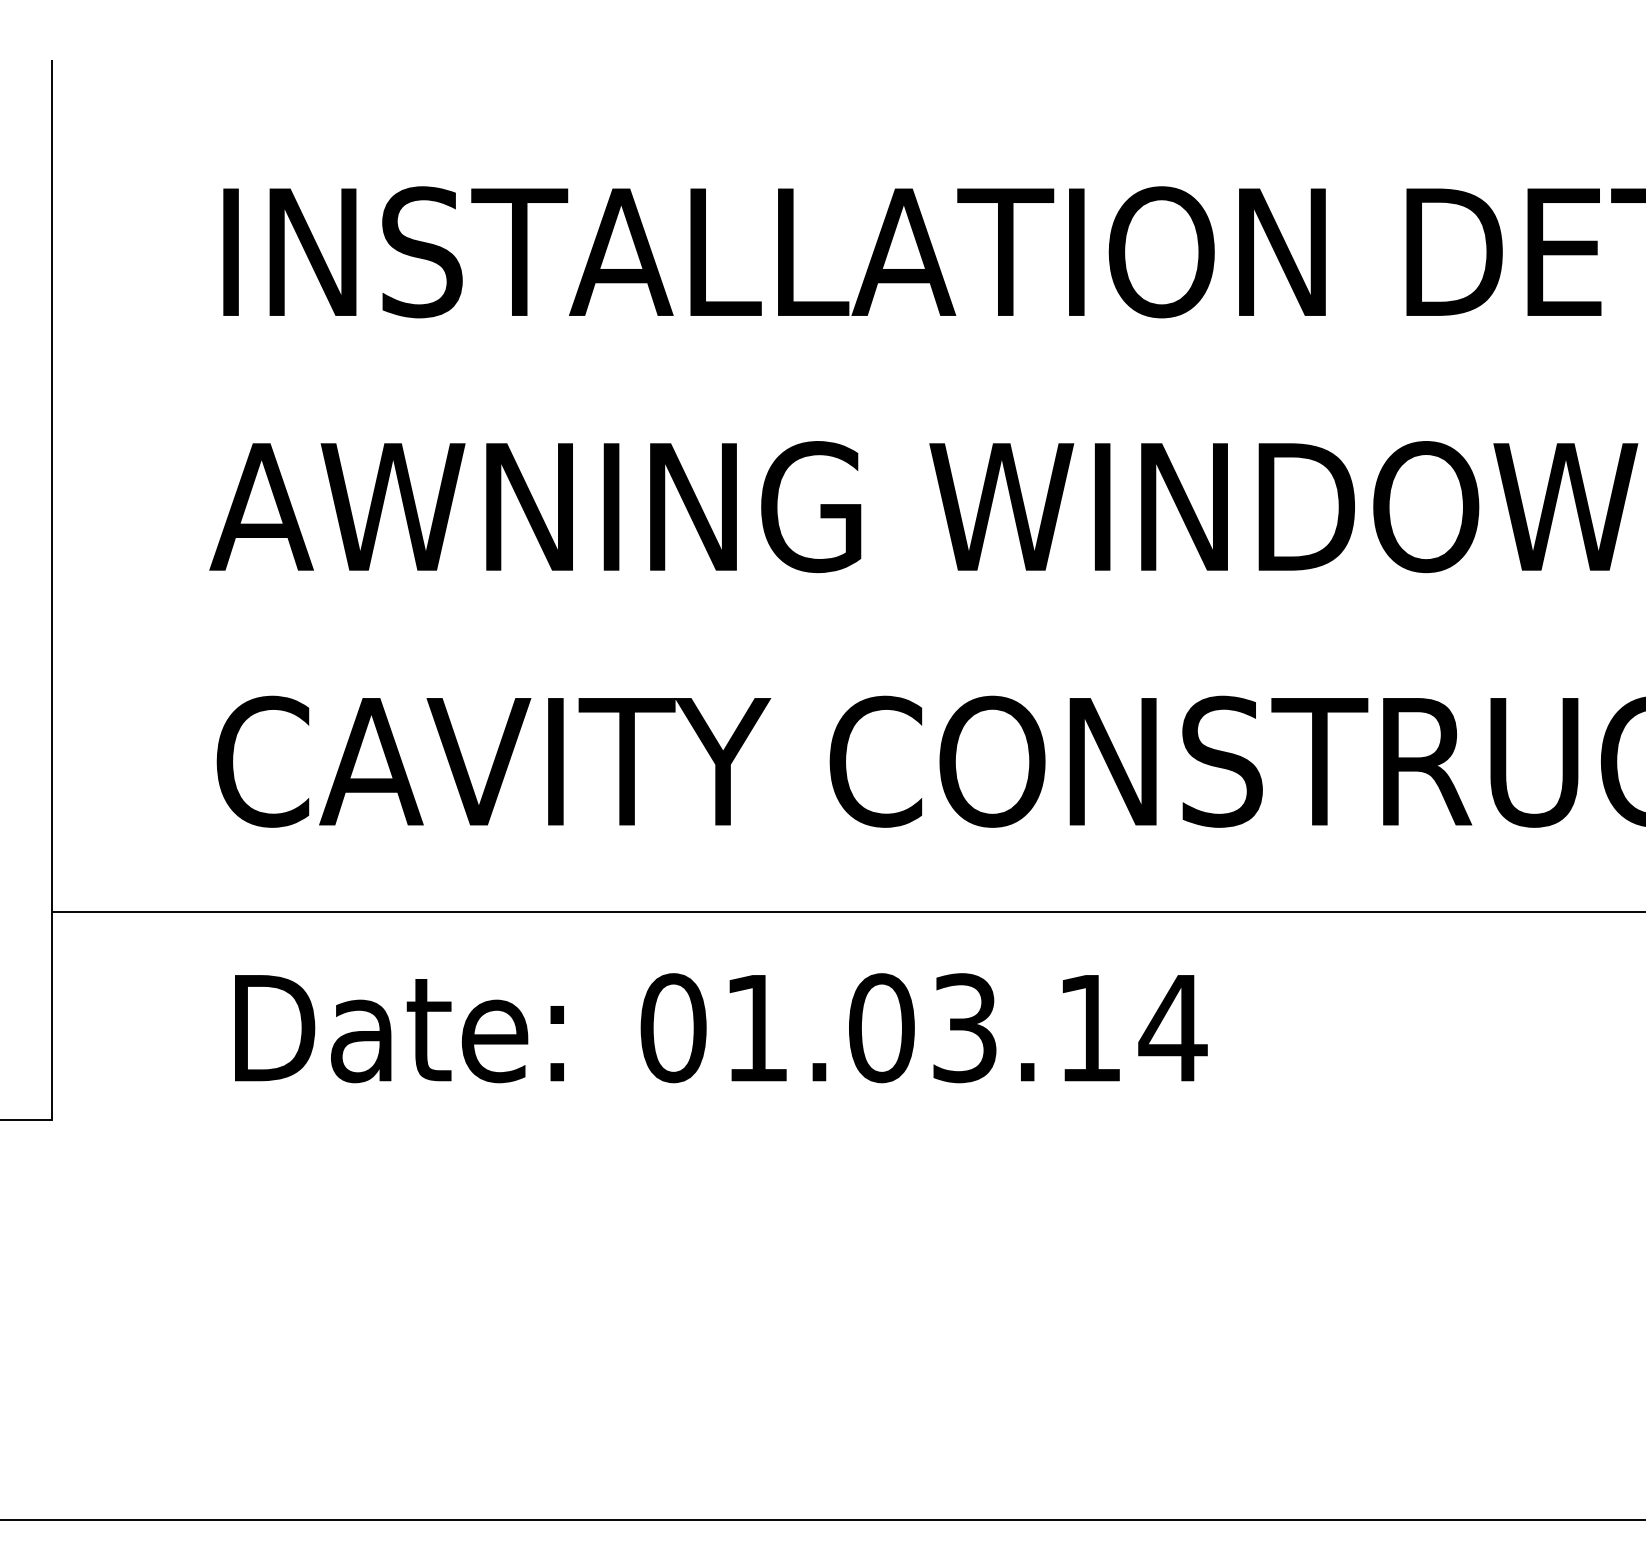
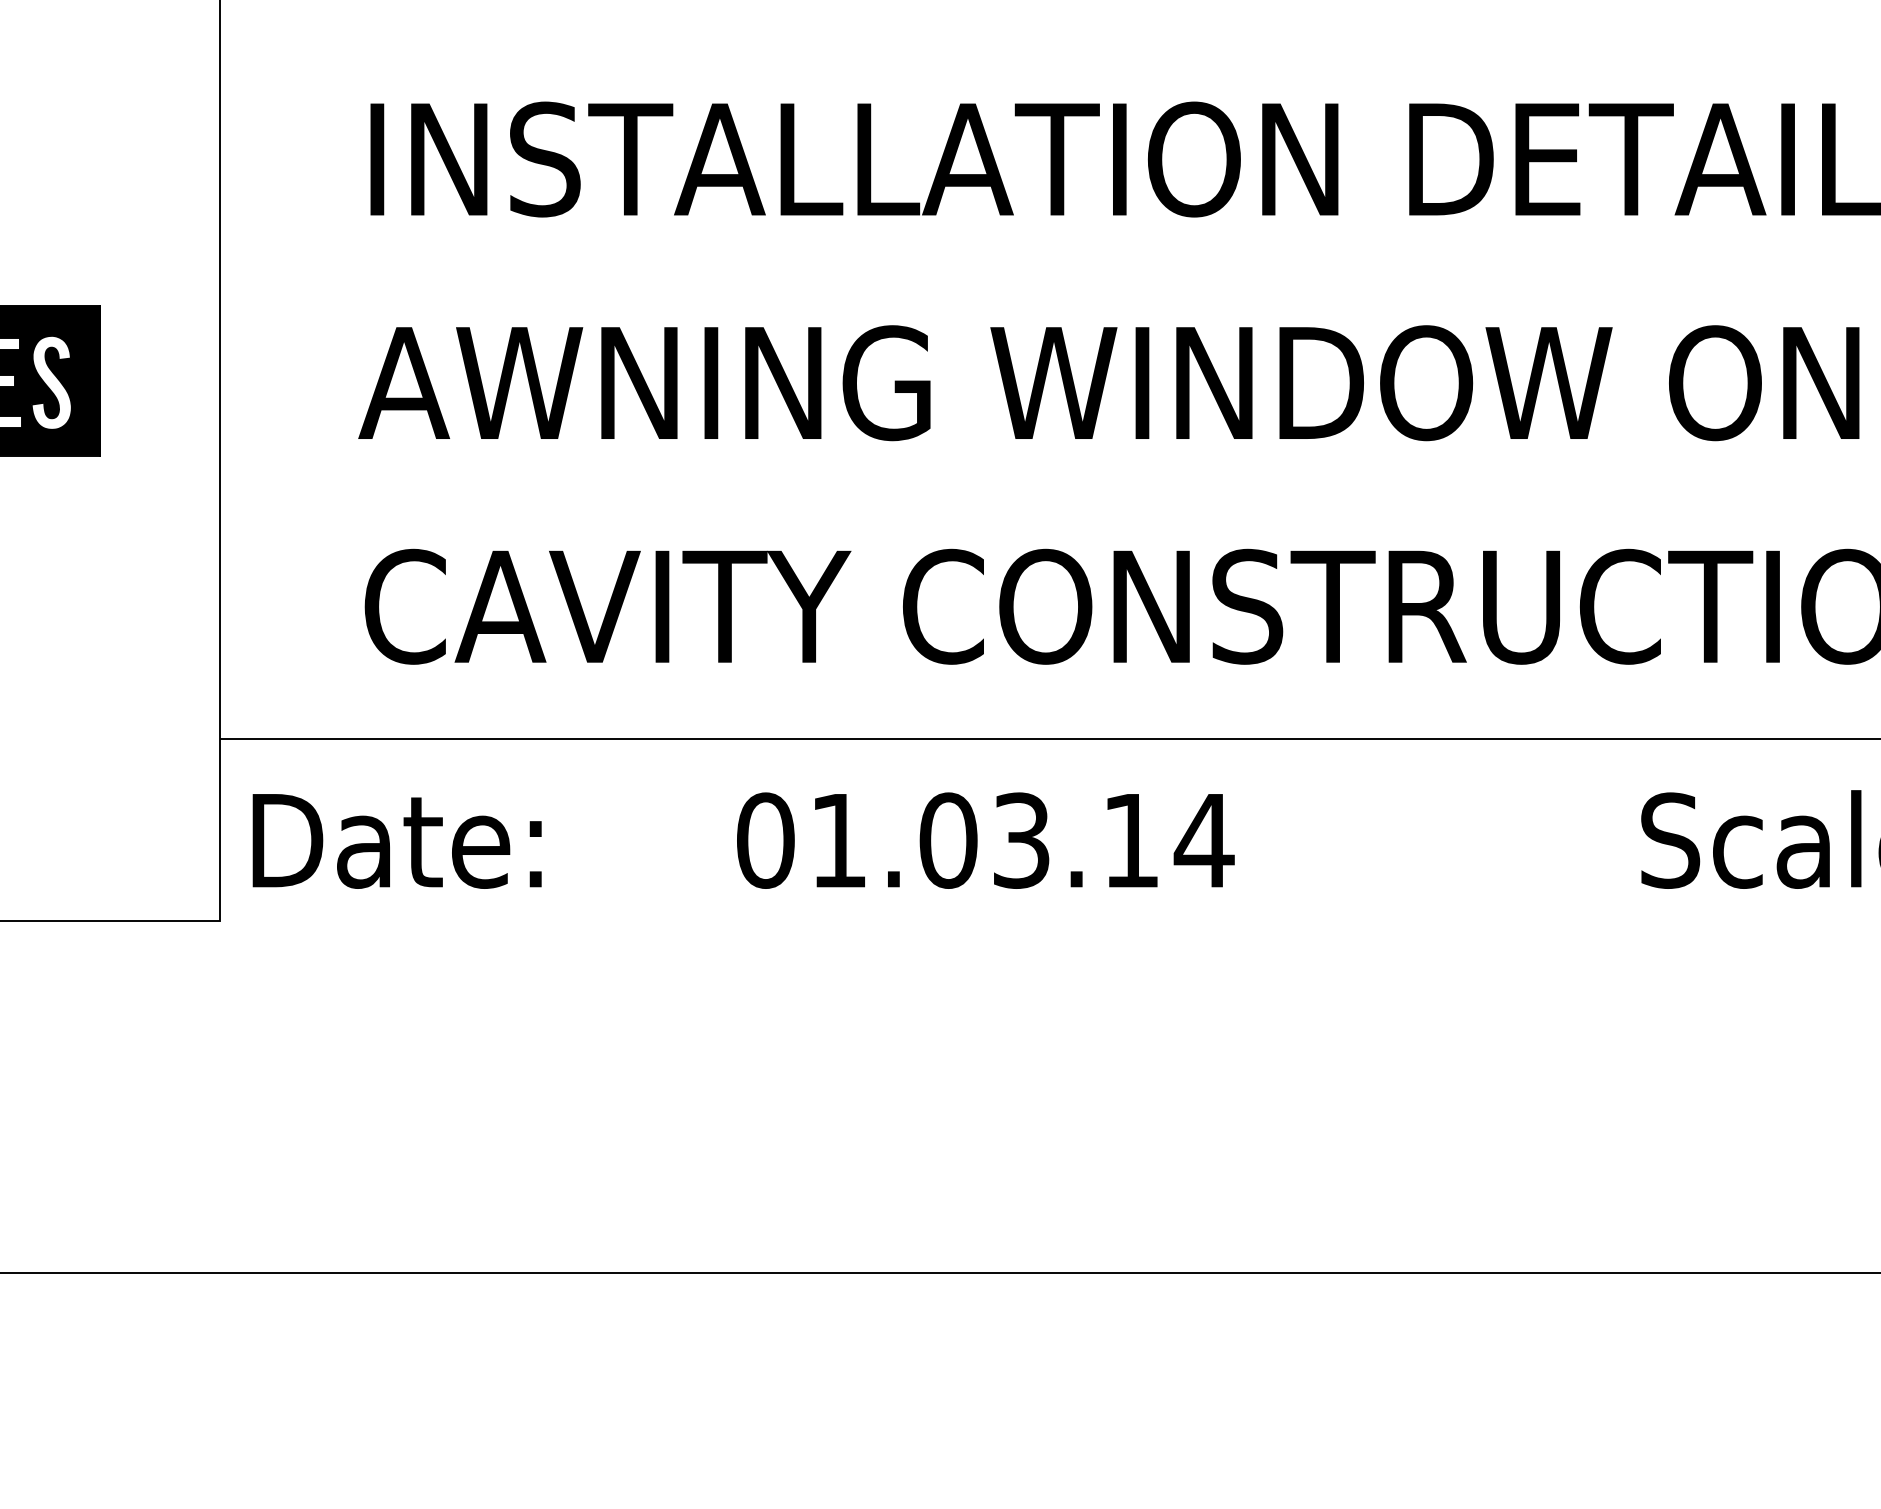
text: (398, 1029) -> (396, 841), moved

